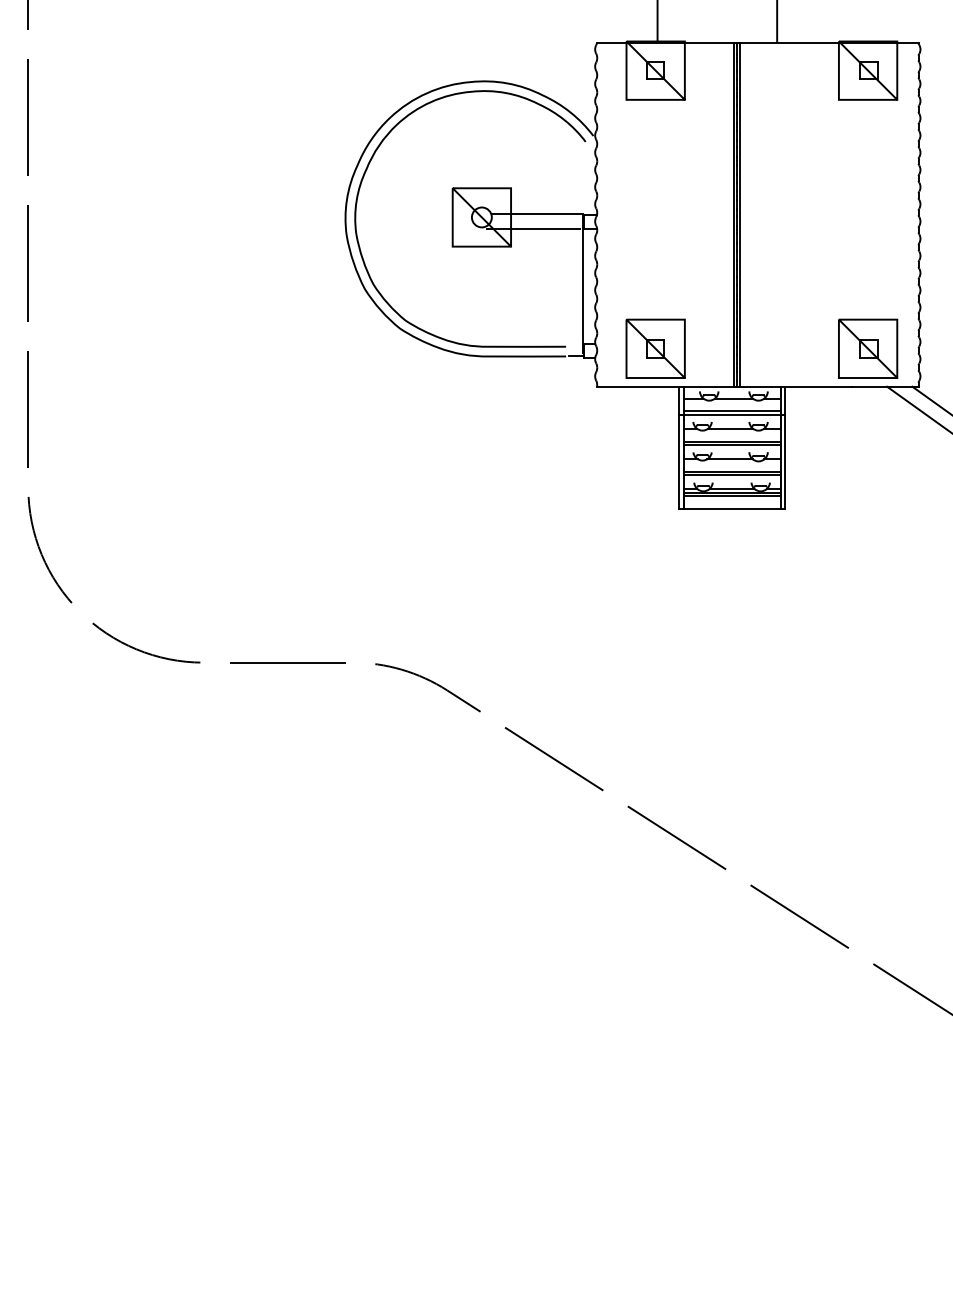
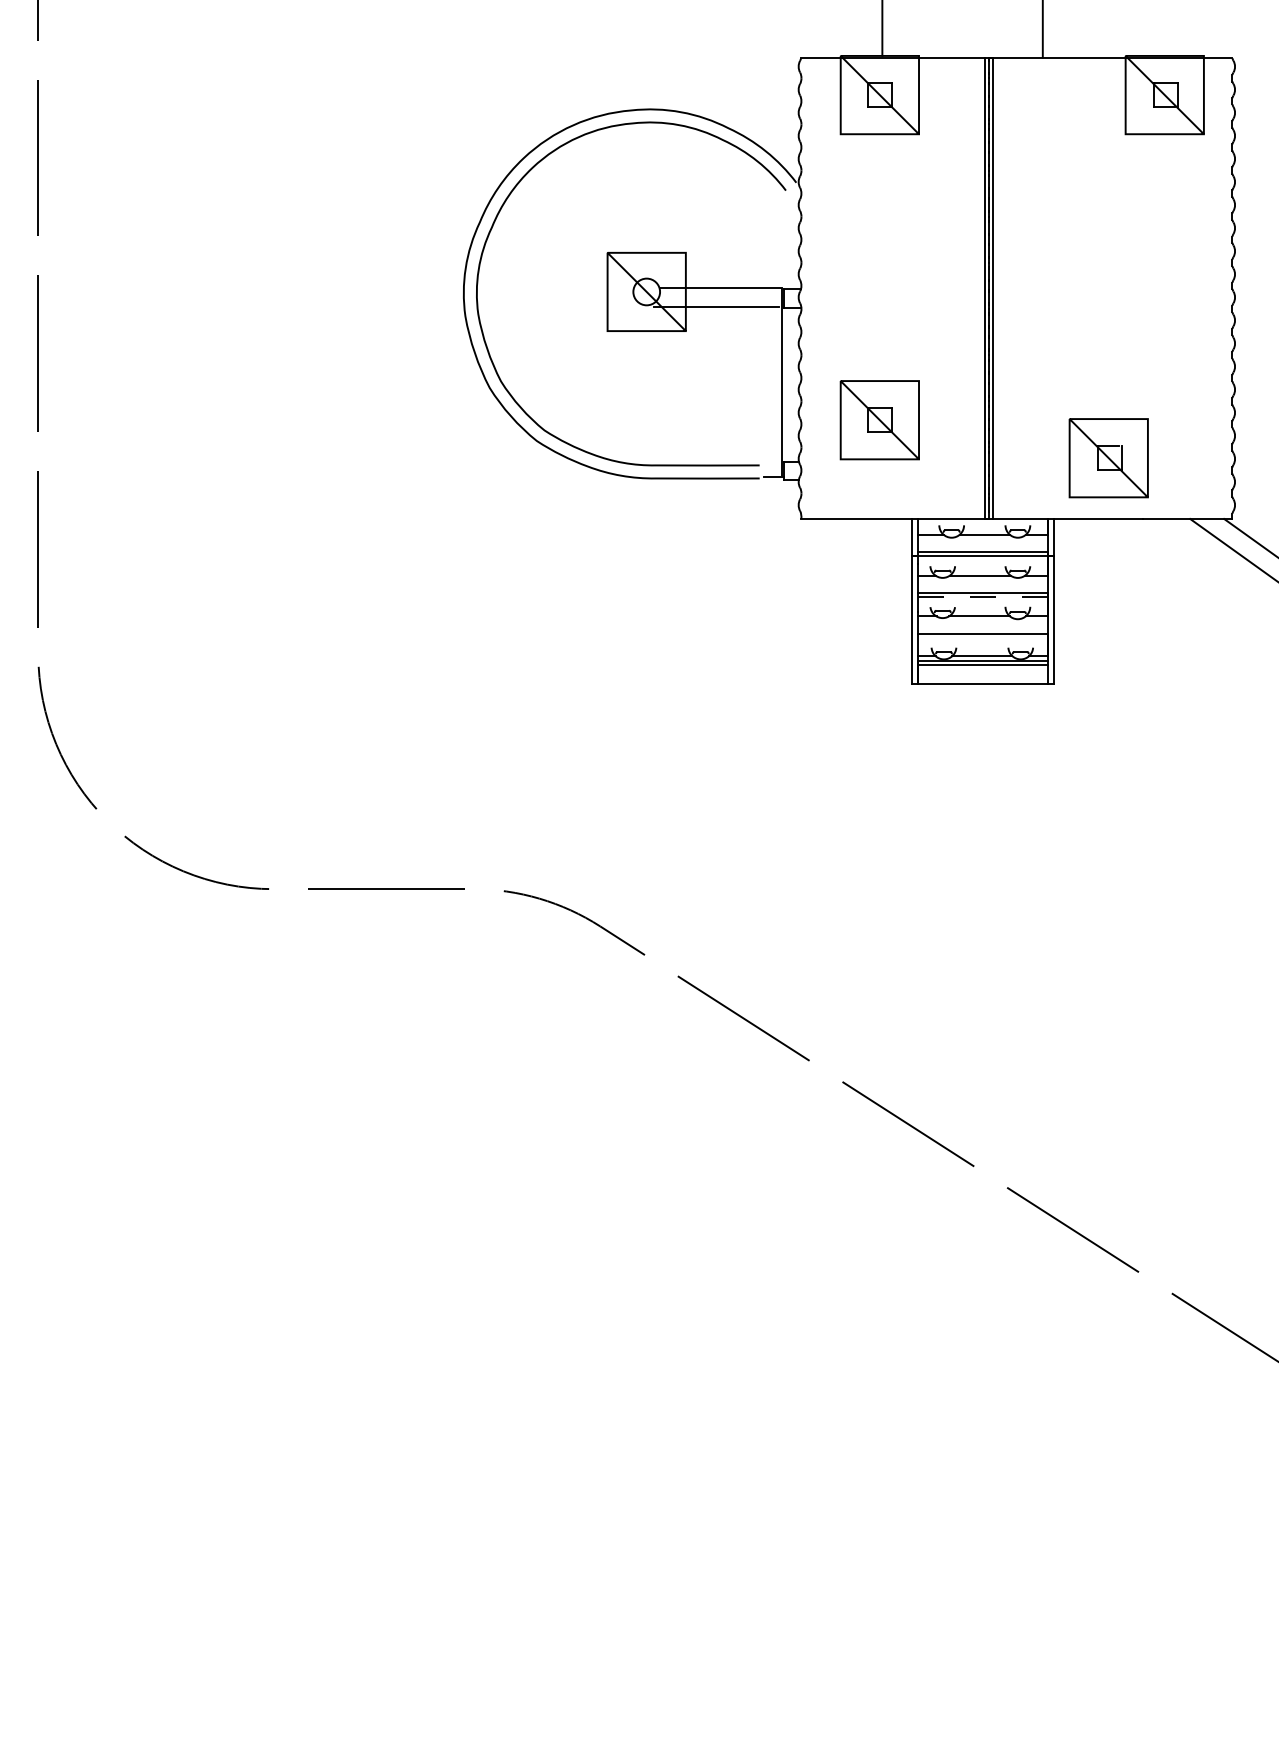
part: (655, 349) -> (879, 420), moved
part: (867, 349) -> (1108, 458), moved
line: (732, 445) -> (982, 597), solid -> dashed
line: (732, 475) -> (982, 637), removed

